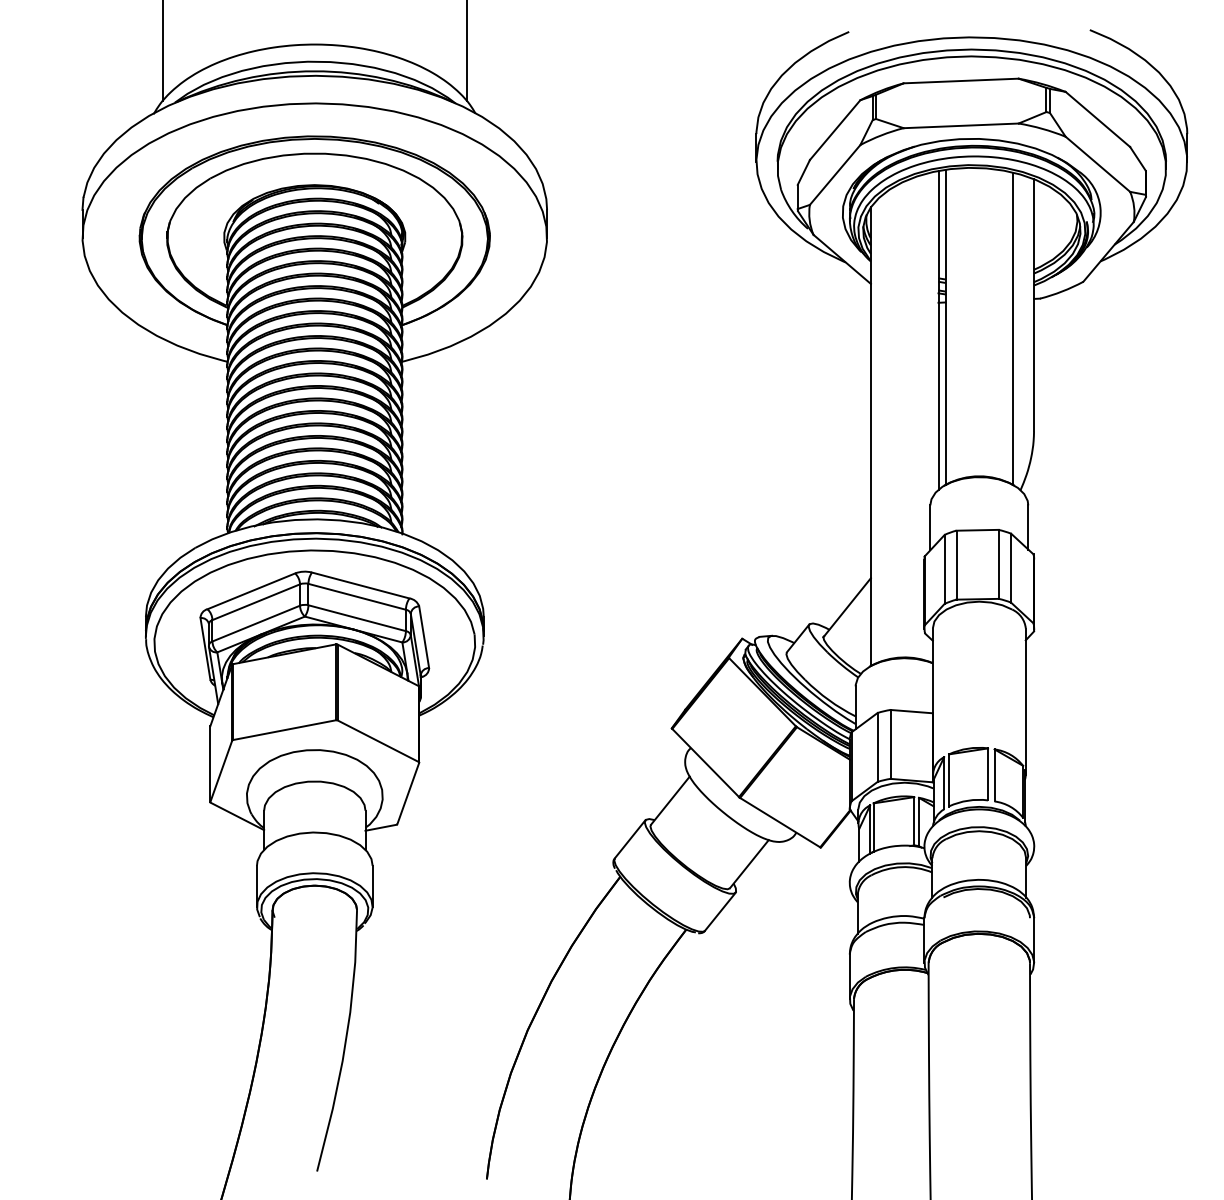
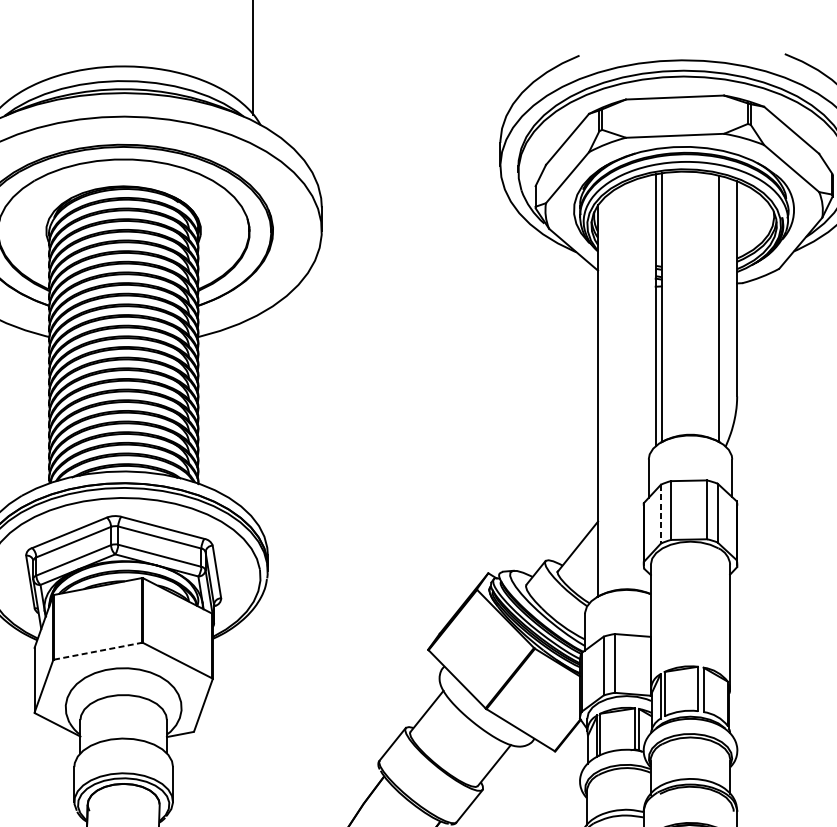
line: (944, 569) -> (660, 514), solid -> dashed
line: (285, 730) -> (98, 651), solid -> dashed

